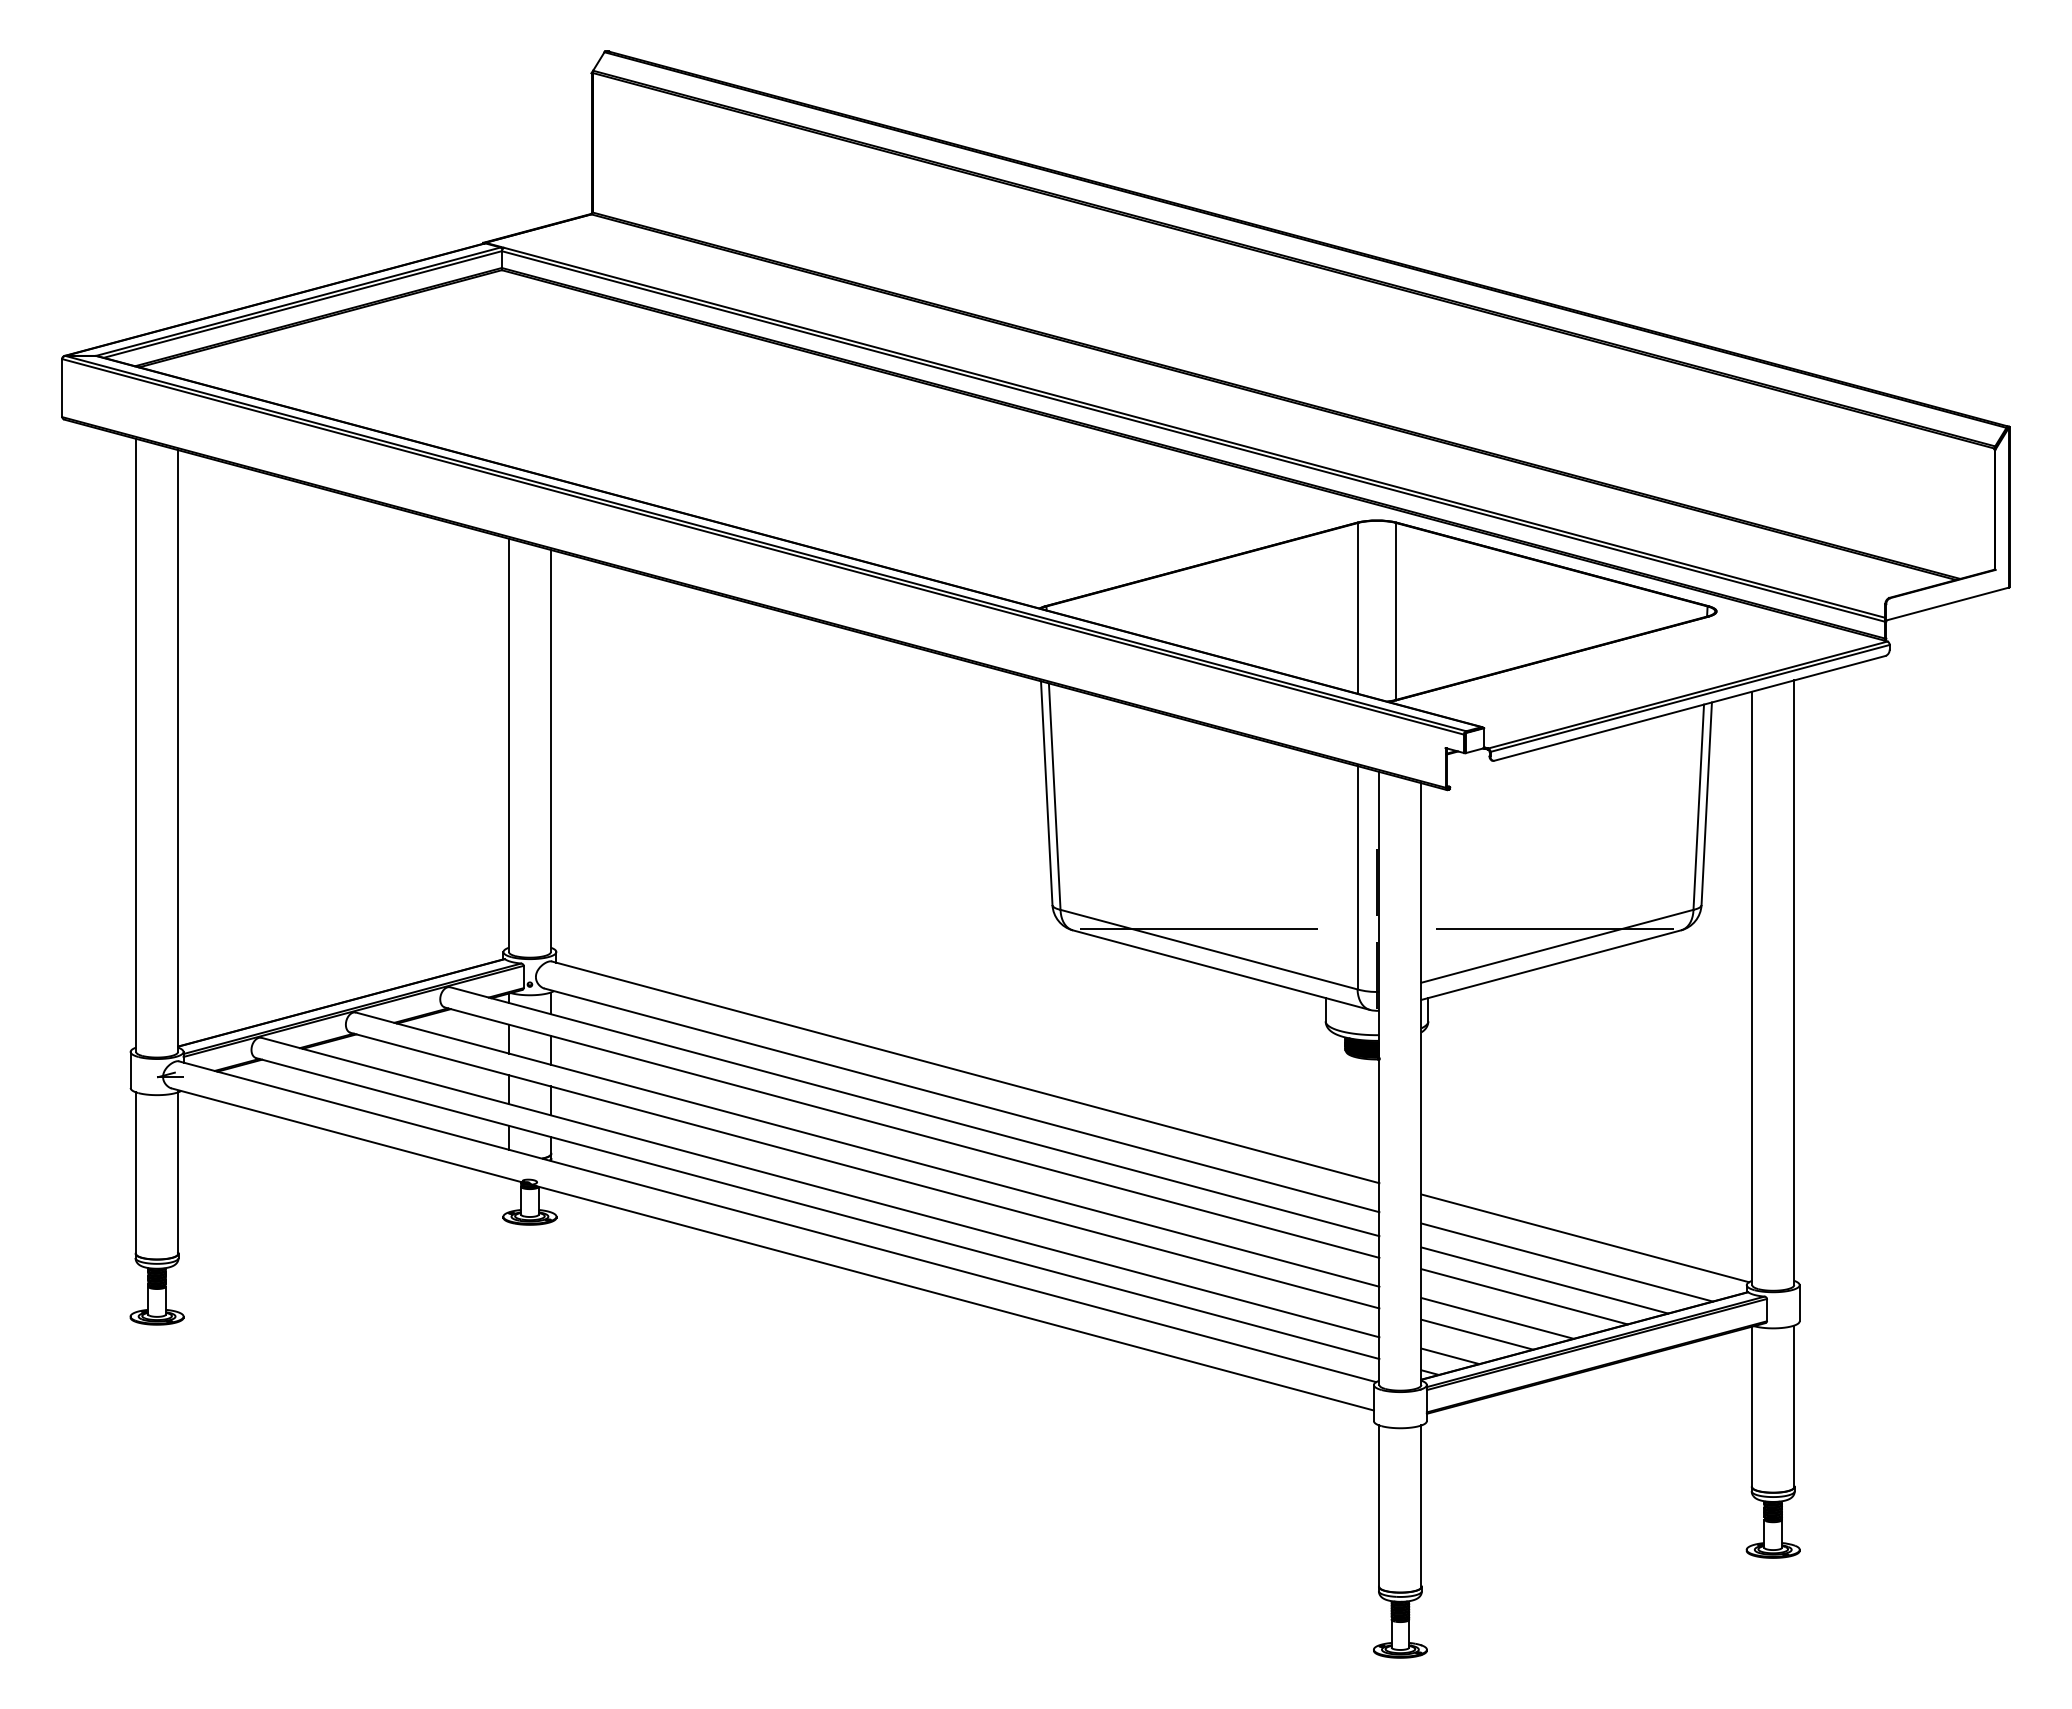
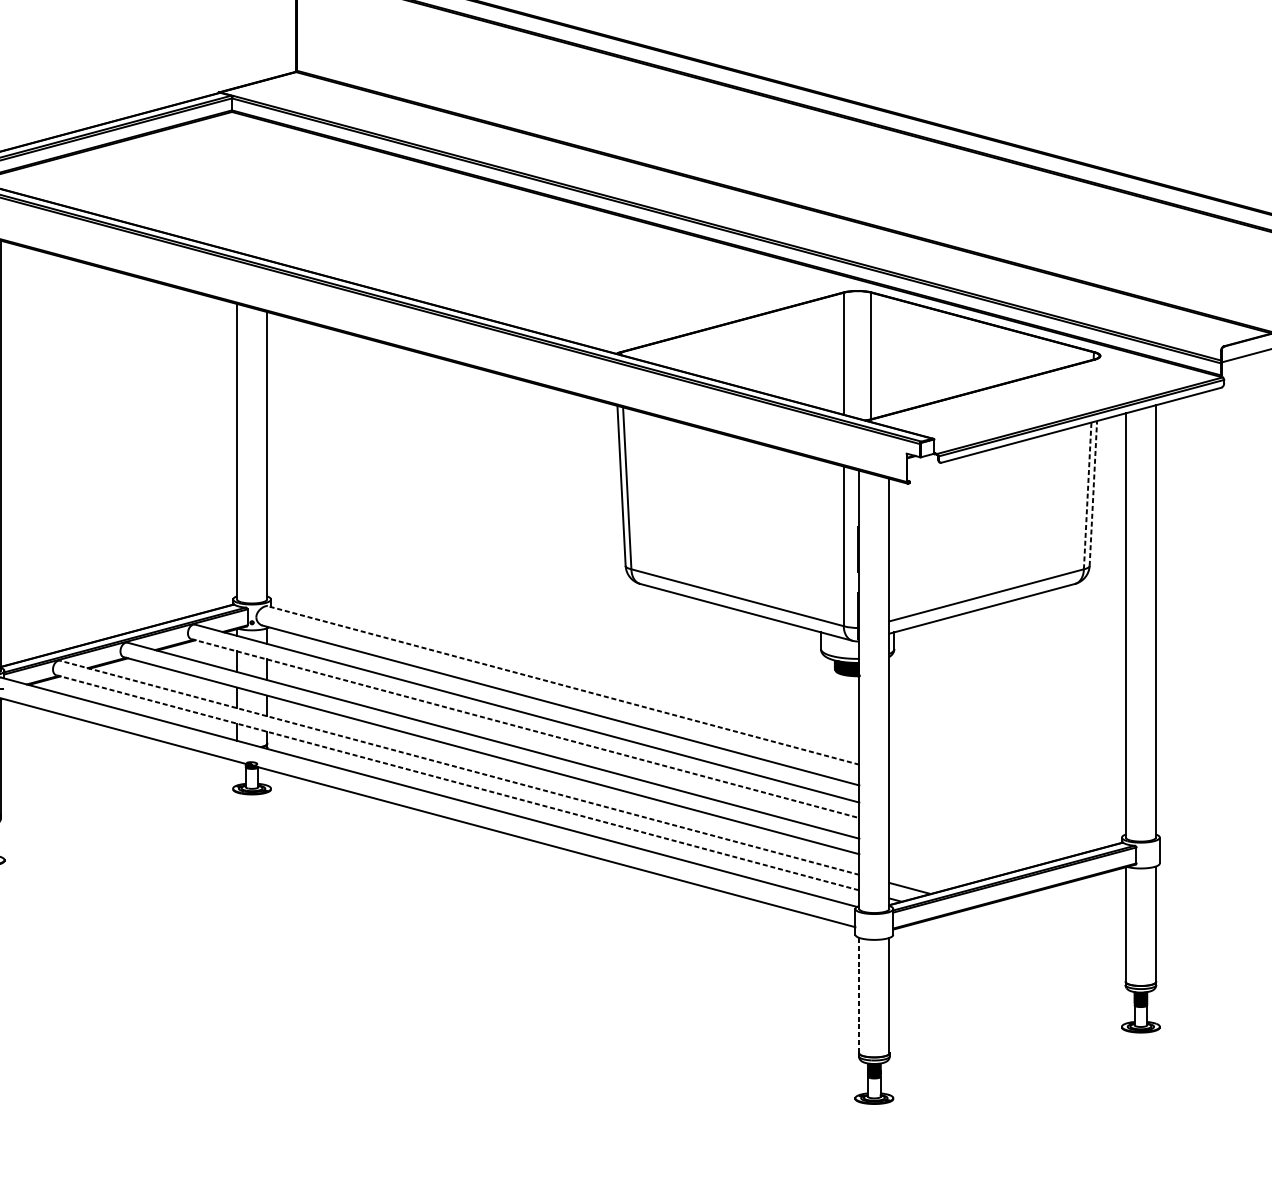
line: (1706, 803) -> (1093, 493), solid -> dashed
line: (1698, 807) -> (1087, 496), solid -> dashed
line: (1203, 929) -> (733, 583), removed
line: (1550, 929) -> (981, 583), removed
line: (965, 1072) -> (563, 685), solid -> dashed
line: (912, 1132) -> (525, 728), solid -> dashed
line: (820, 1187) -> (459, 767), solid -> dashed
line: (818, 1208) -> (458, 782), solid -> dashed
line: (1585, 1238) -> (1006, 804), removed
line: (1566, 1262) -> (993, 821), removed
line: (1544, 1280) -> (977, 834), removed
line: (1524, 1296) -> (963, 845), removed
line: (1497, 1318) -> (943, 861), removed
line: (1477, 1334) -> (929, 872), removed
line: (1379, 1506) -> (859, 995), solid -> dashed

